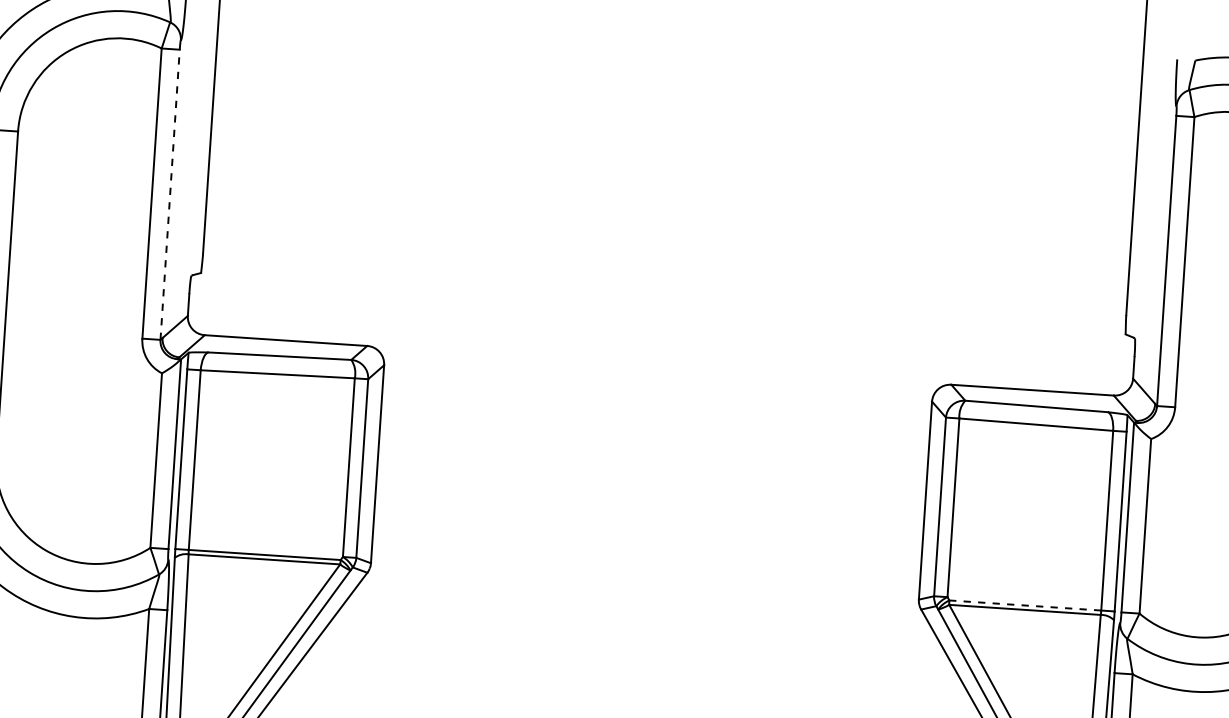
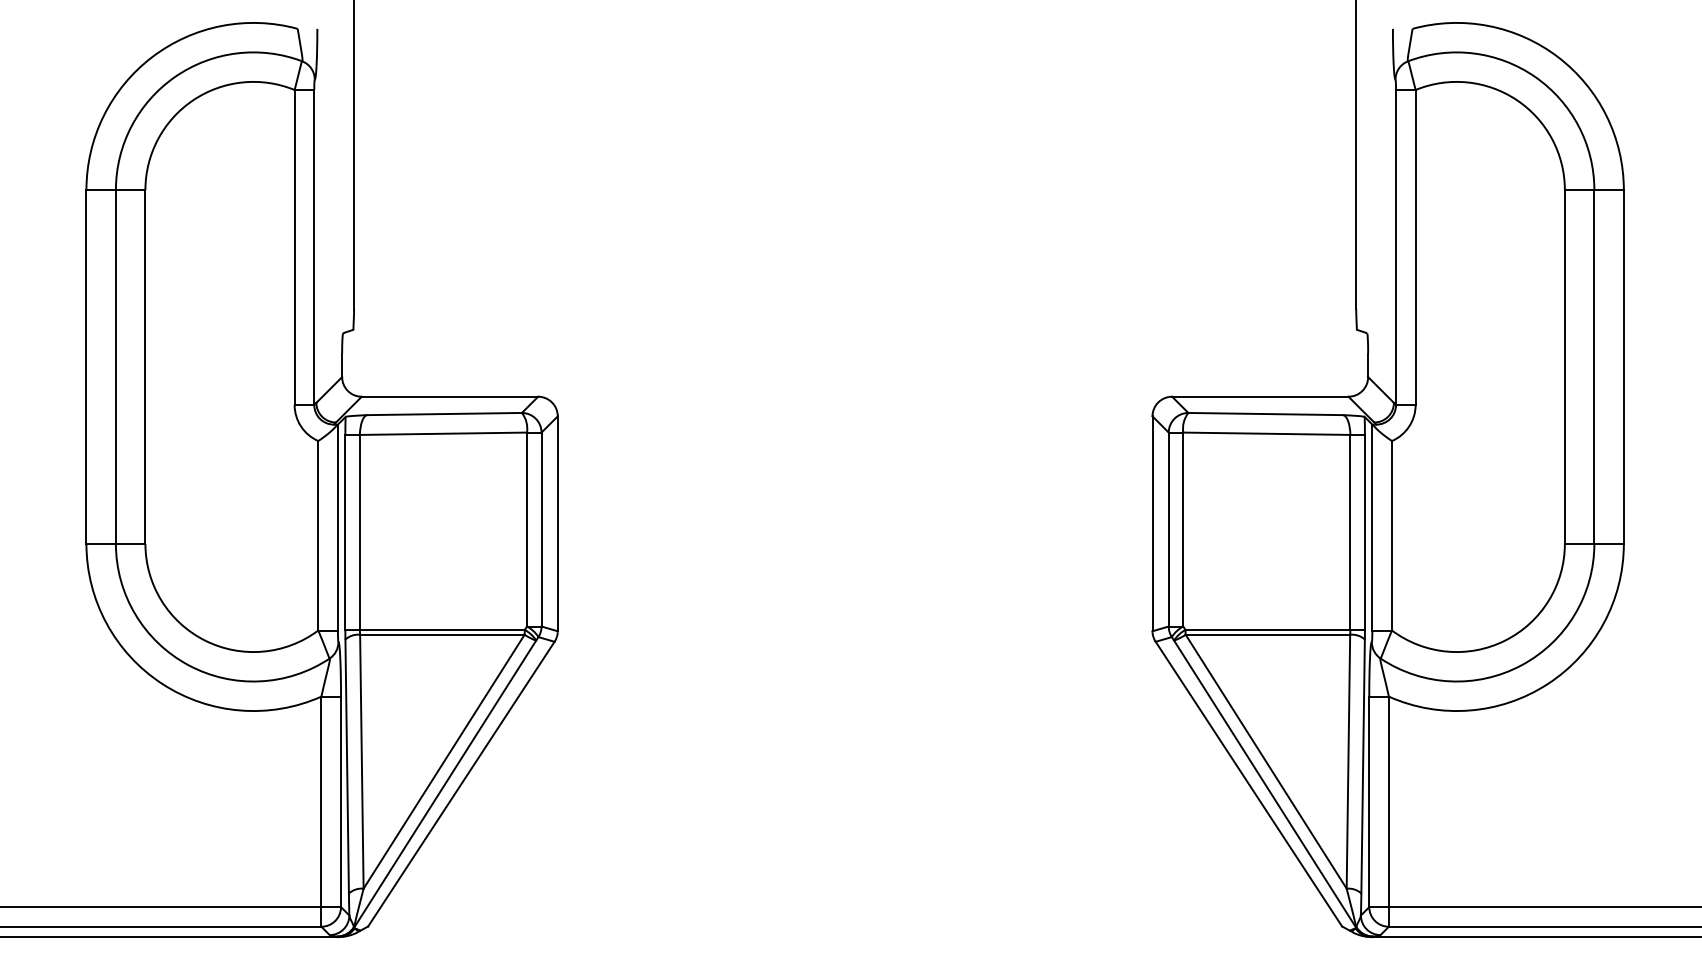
line: (170, 194) -> (314, 247), dashed -> solid
line: (1024, 605) -> (1267, 629), dashed -> solid

